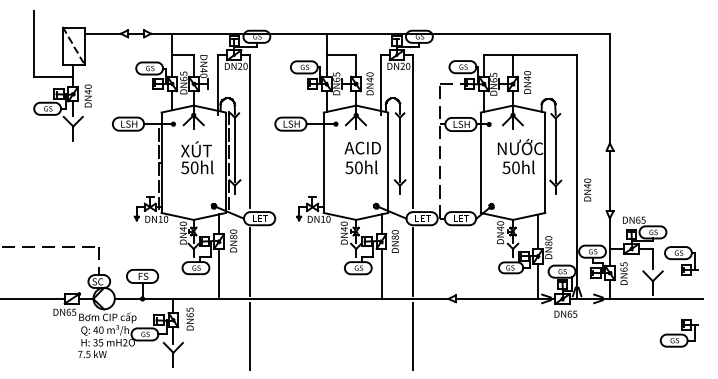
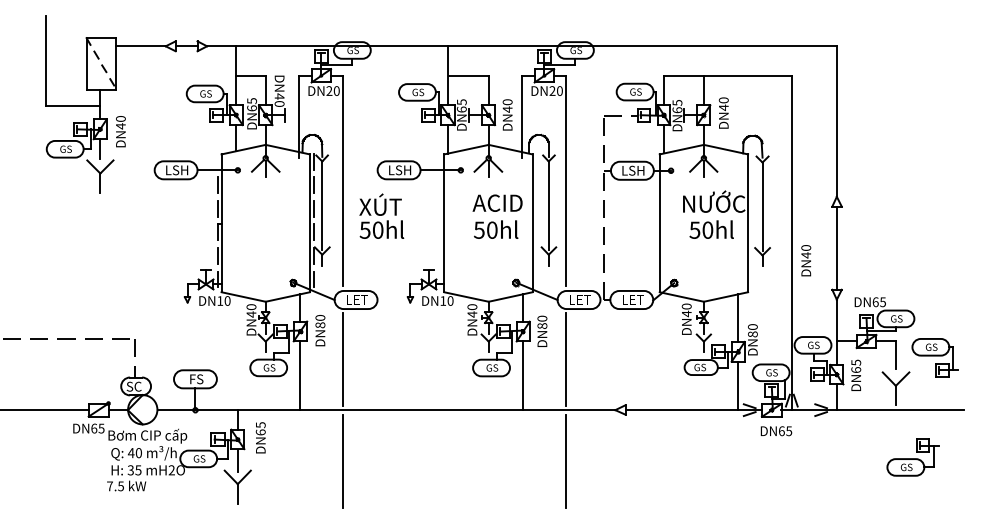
text: (197, 157) -> (382, 216), moved
part: (678, 333) -> (911, 457), moved

